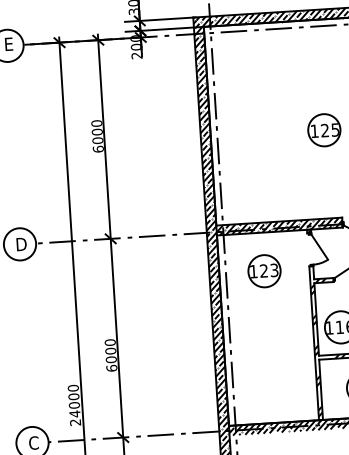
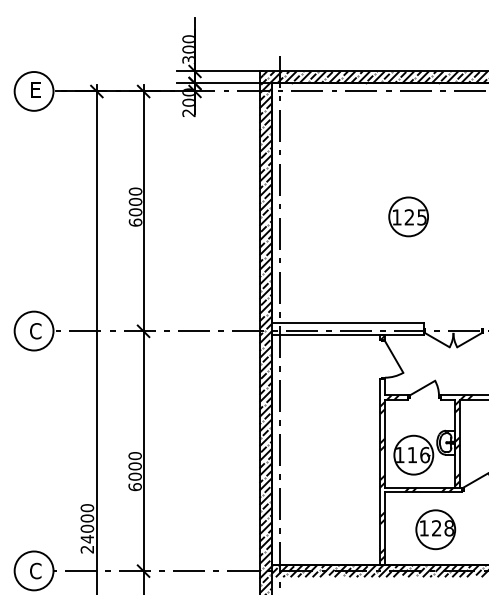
hatch: (279, 226) -> (347, 329), removed
text: (22, 244) -> (36, 331), D -> C
part: (264, 270) -> (325, 381), removed

